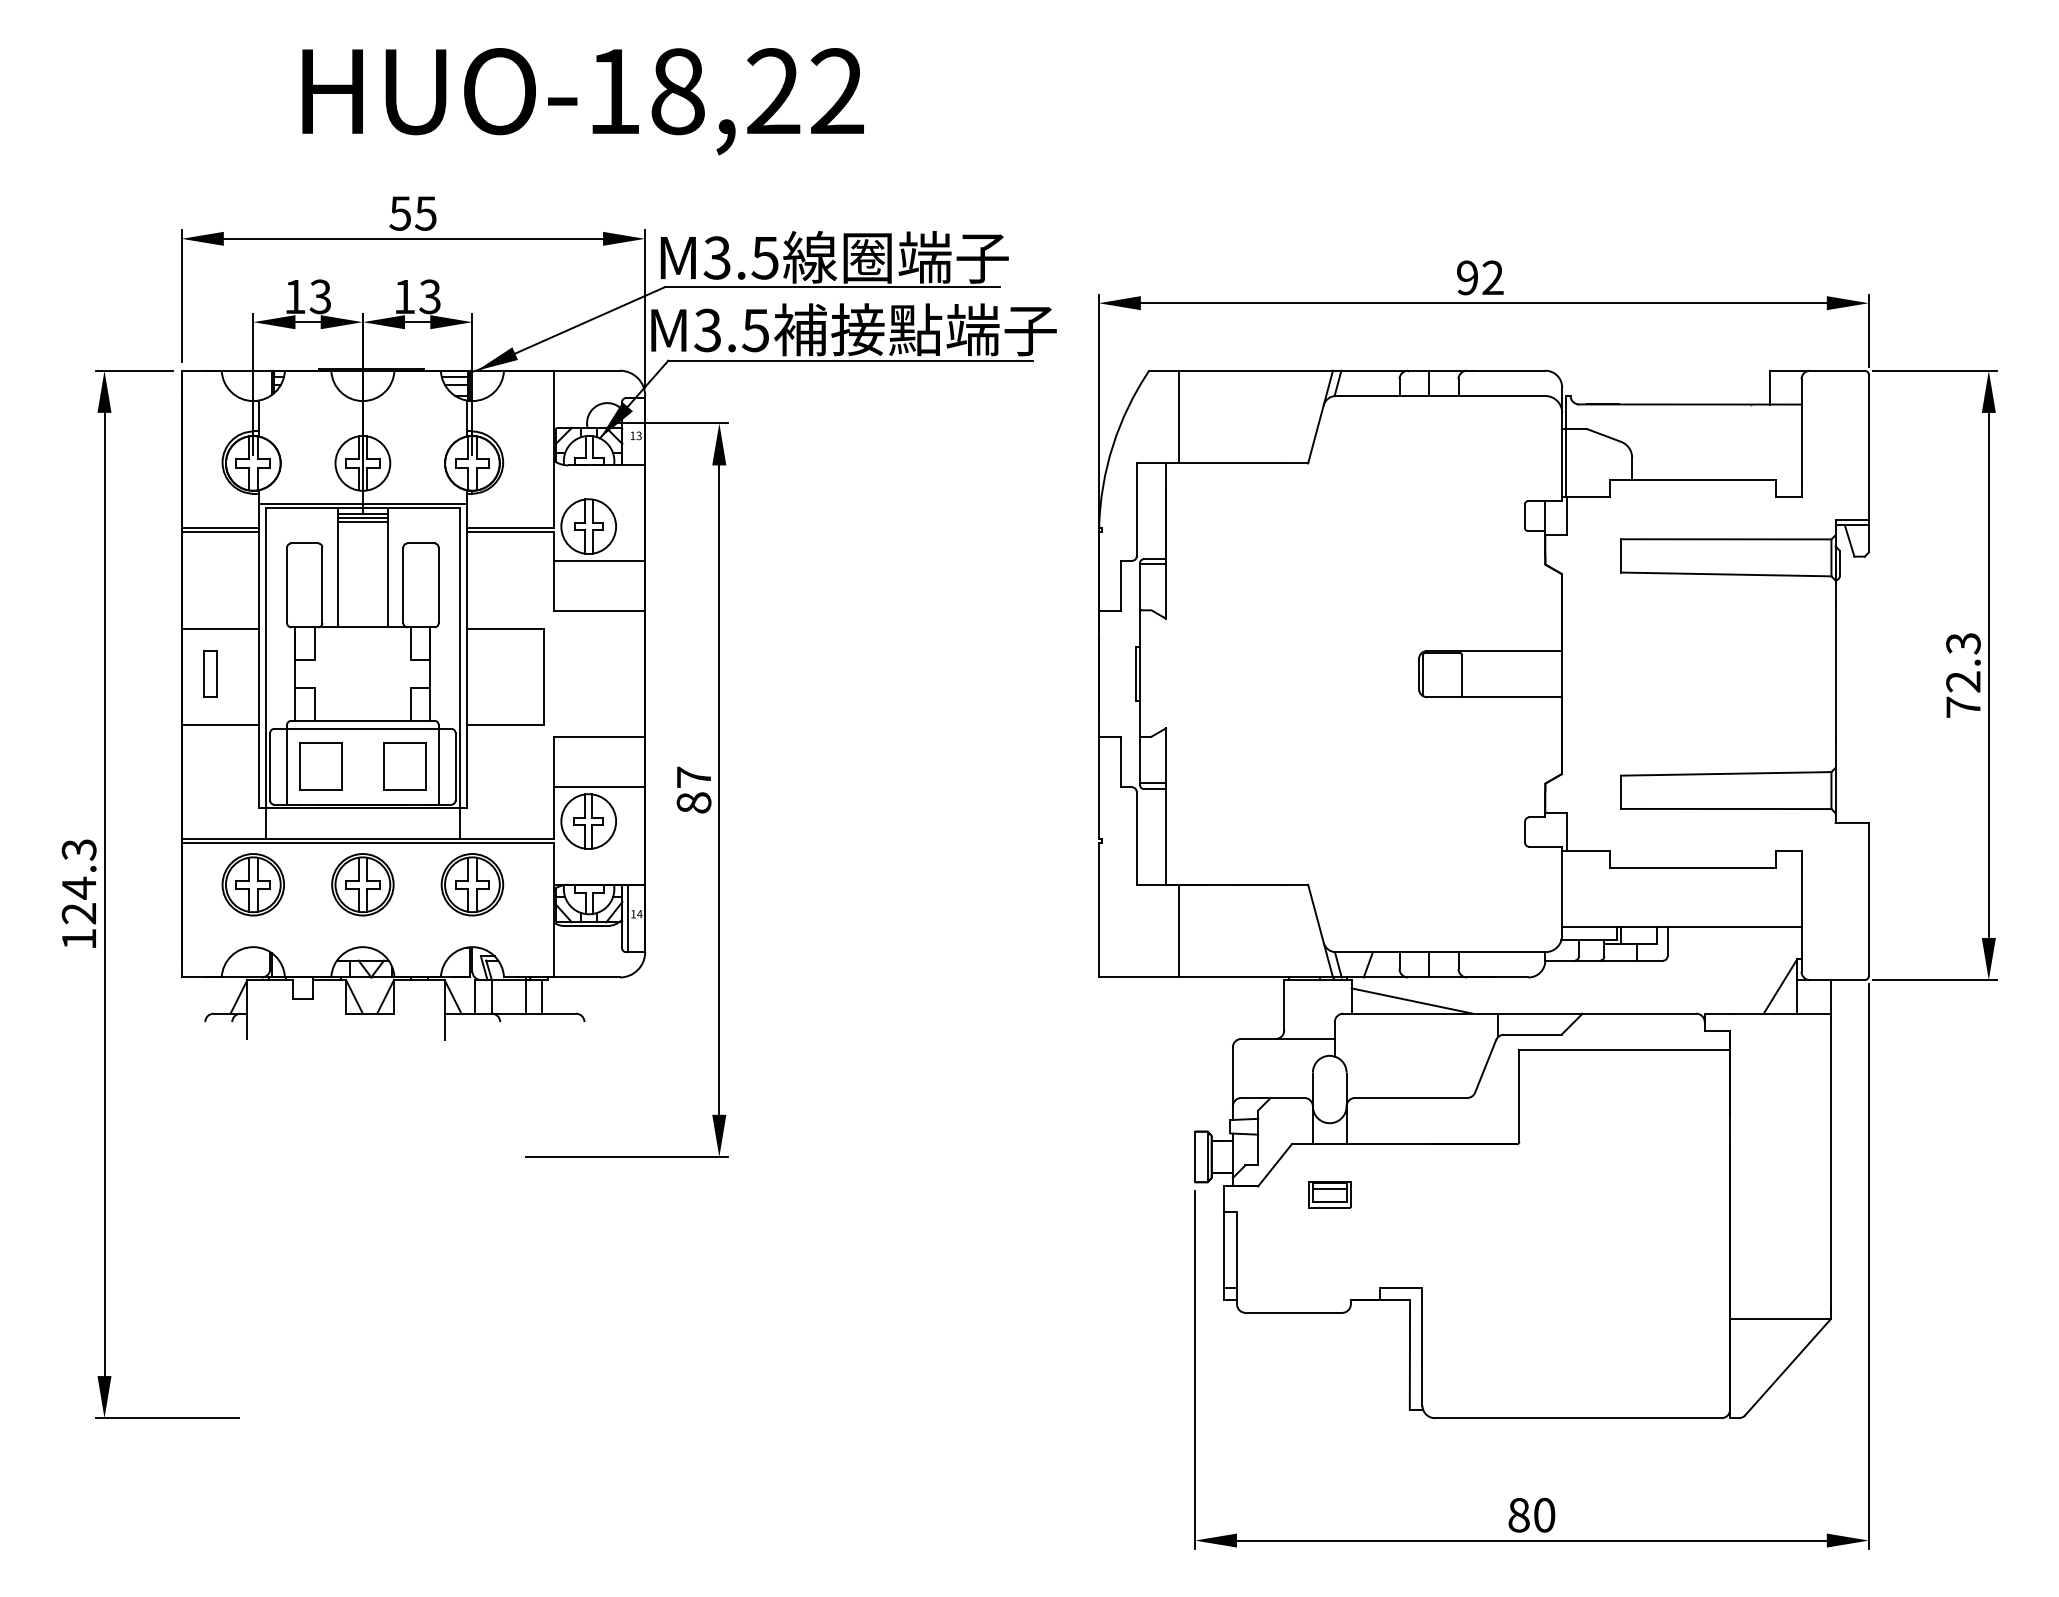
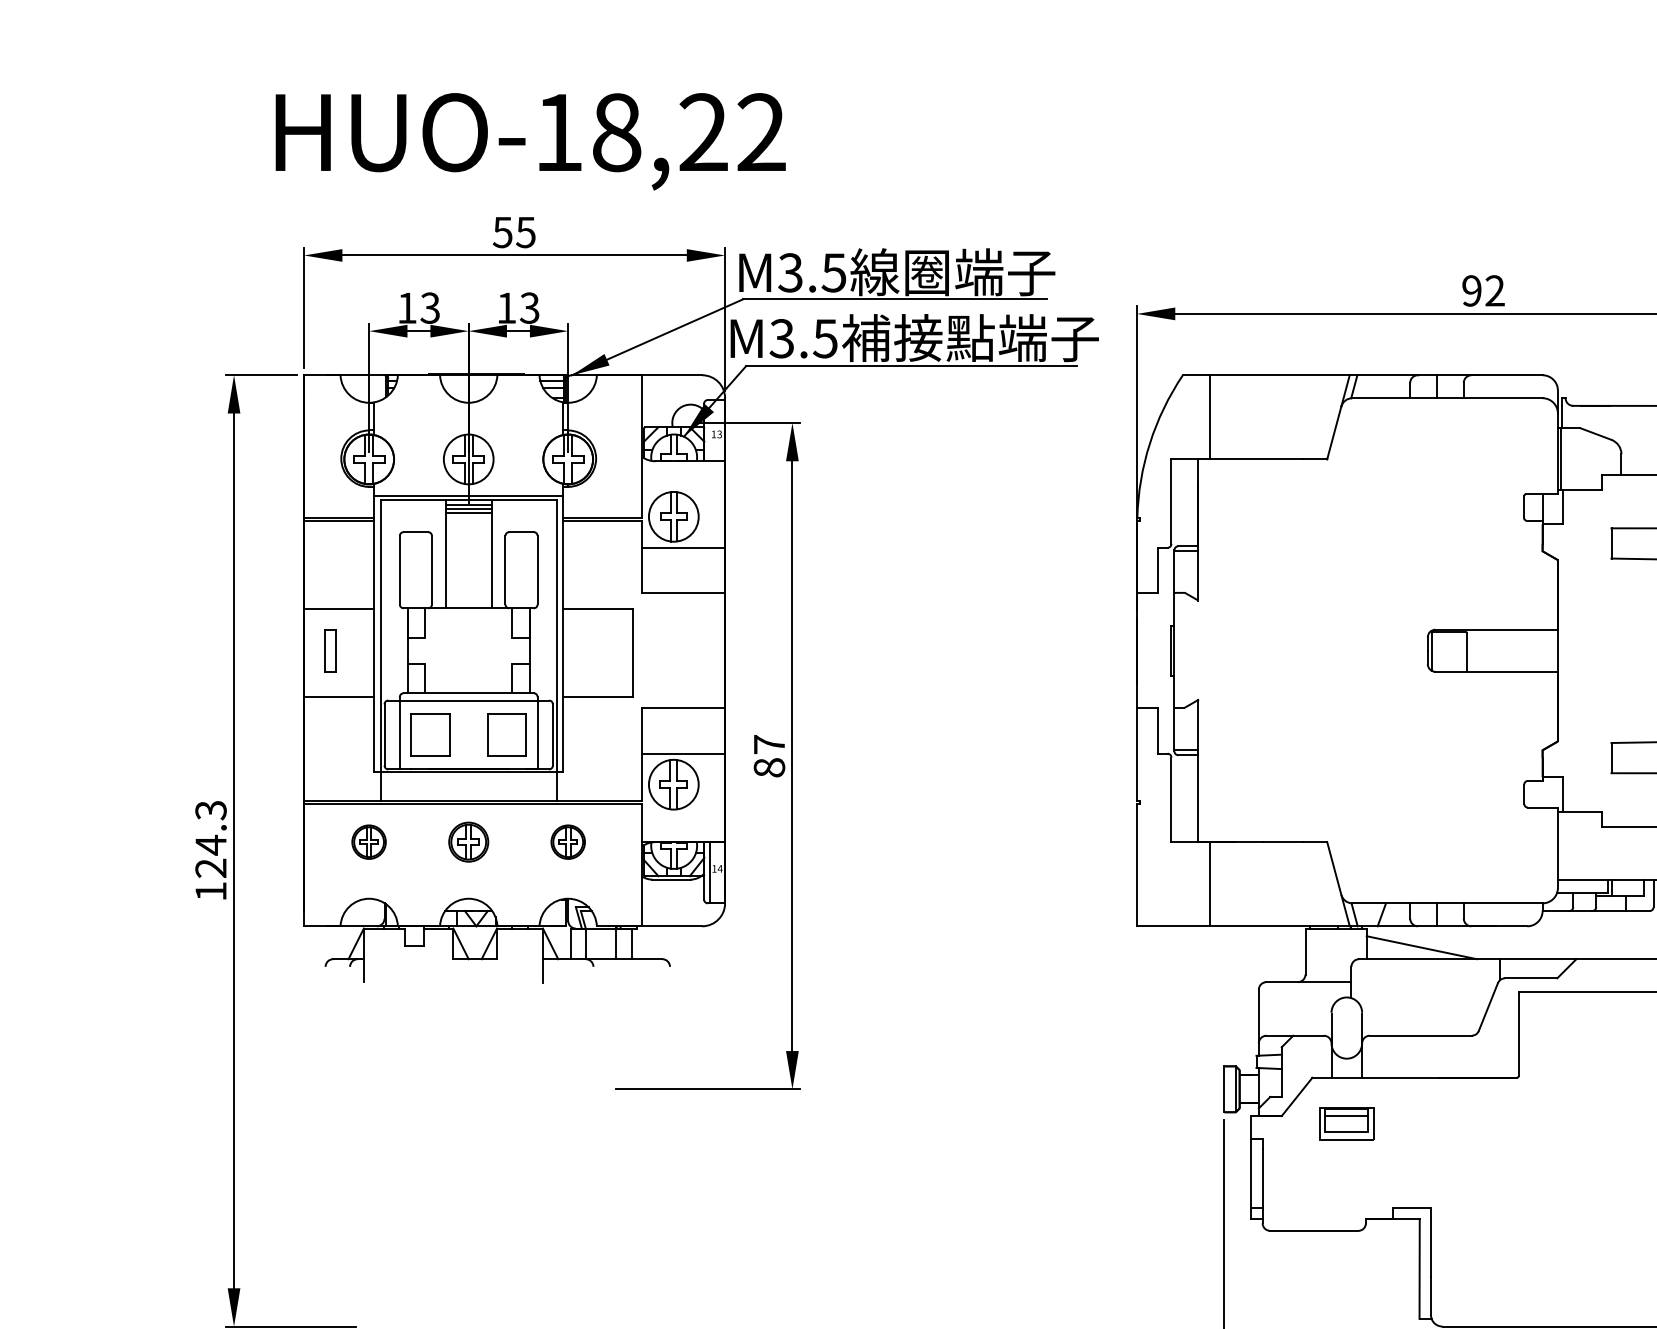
text: (582, 101) -> (530, 141), moved
part: (252, 884) -> (368, 841), size x0.6
part: (362, 884) -> (468, 841), size x0.7
part: (472, 884) -> (568, 841), size x0.6
part: (1329, 1194) -> (1346, 1123), size x1.4

